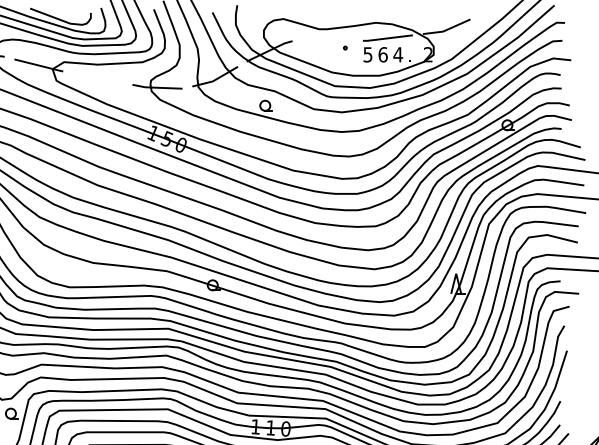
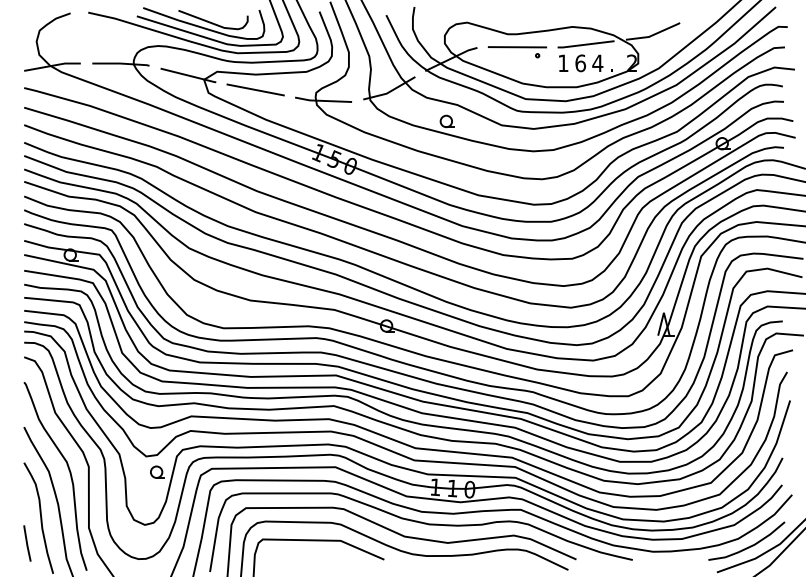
line: (327, 40) -> (517, 47), added
text: (368, 54) -> (563, 63), 5 -> 1
line: (97, 77) -> (255, 89), added

